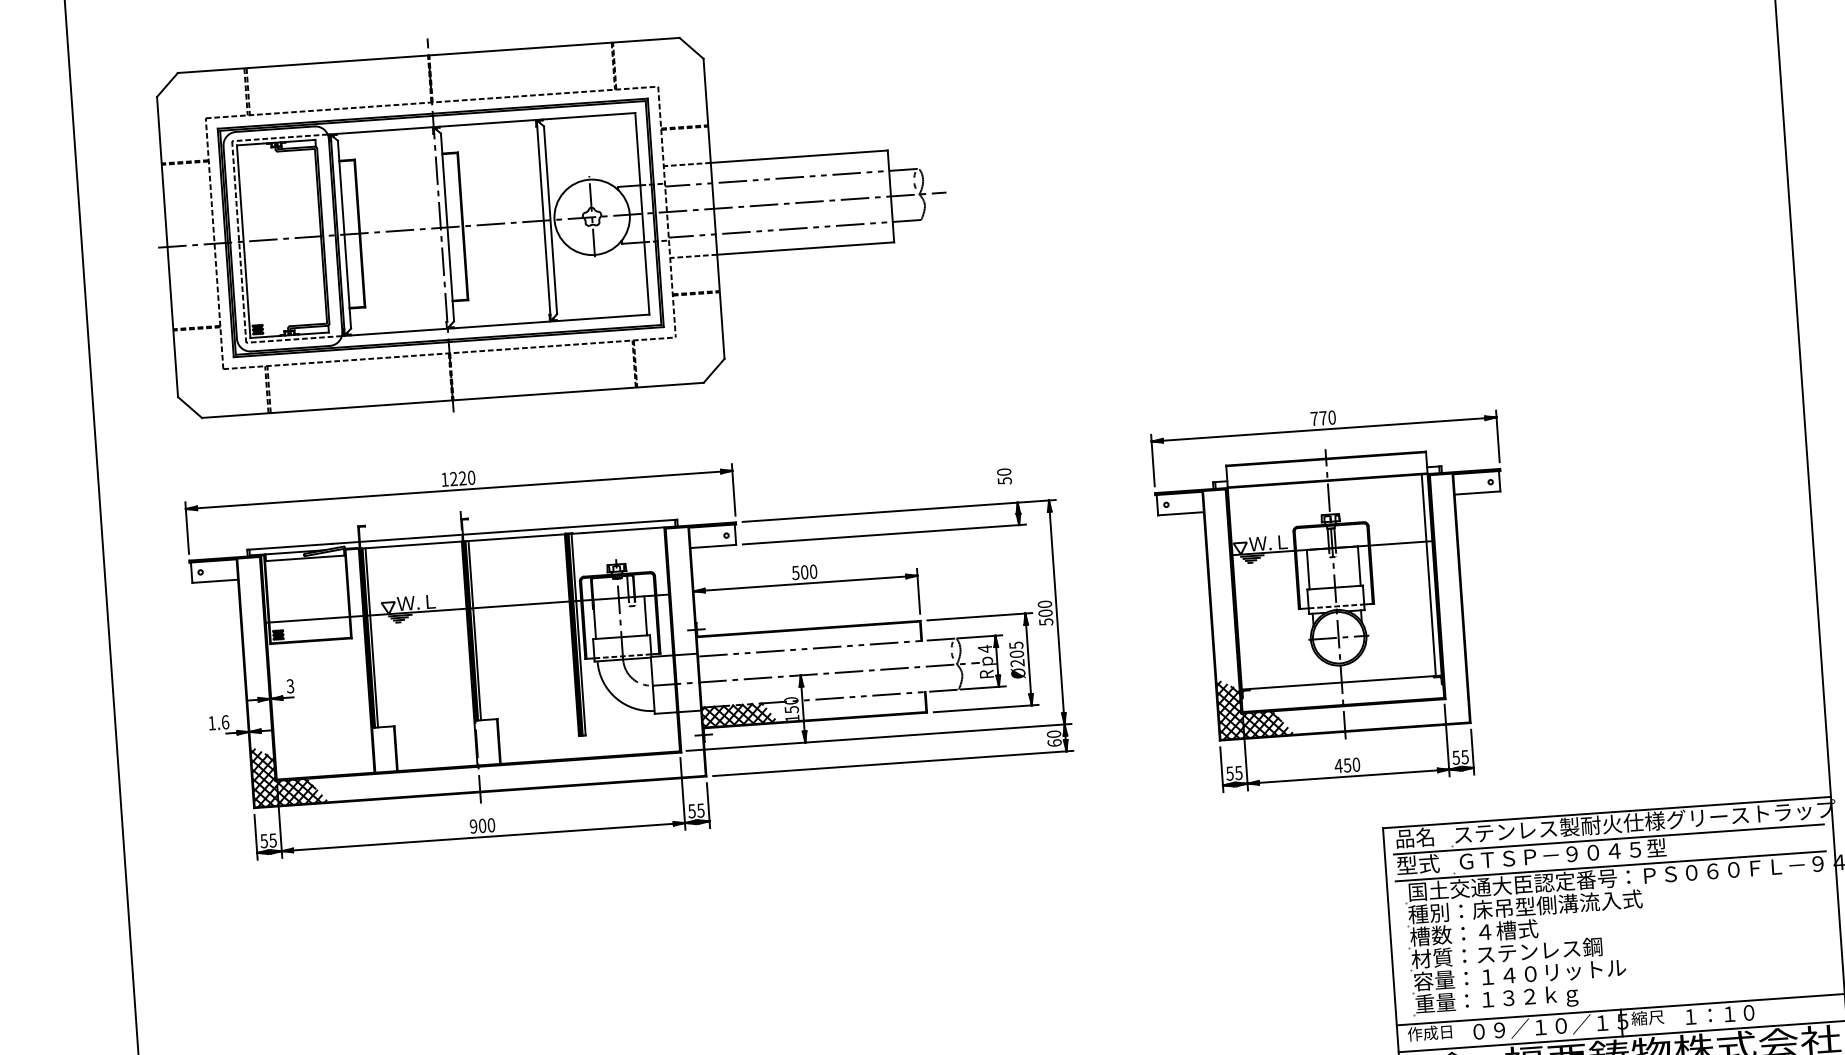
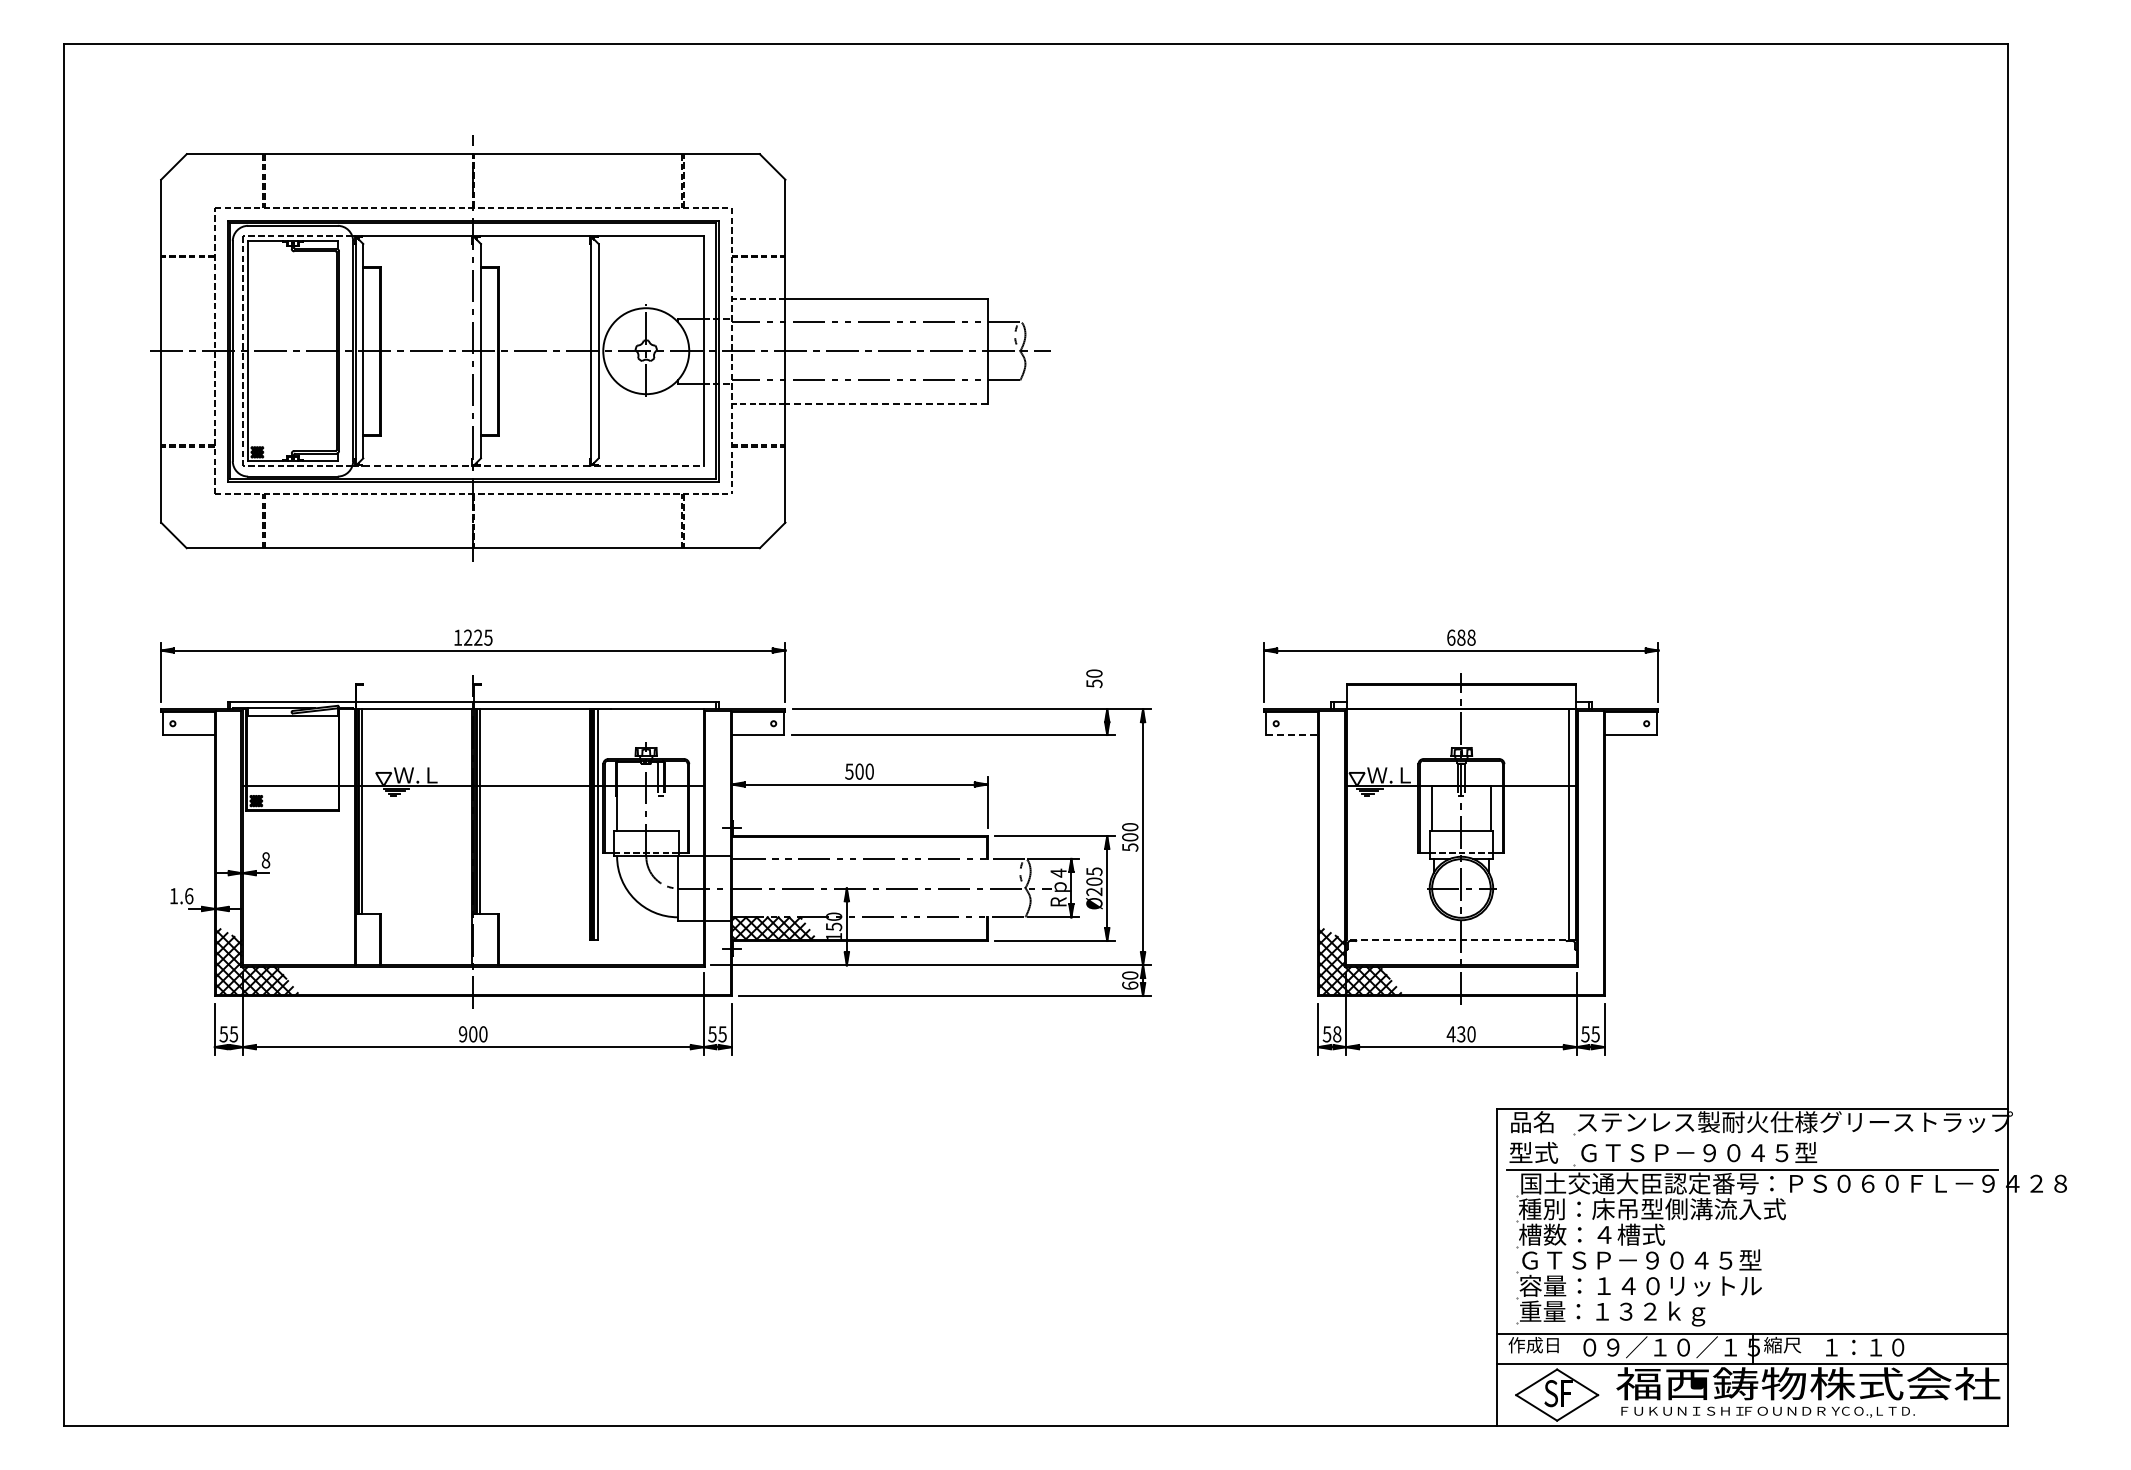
line: (805, 248) -> (886, 403), solid -> dashed
line: (495, 325) -> (527, 466), solid -> dashed
text: (1323, 418) -> (1461, 637), 770 -> 688
text: (471, 477) -> (488, 637), 1220 -> 1225
line: (1181, 514) -> (1292, 735), solid -> dashed
line: (645, 615) -> (675, 808), removed
line: (1340, 682) -> (1460, 939), solid -> dashed
text: (290, 686) -> (265, 860), 3 -> 8
text: (1347, 764) -> (1461, 1033), 450 -> 430
text: (1239, 773) -> (1337, 1034), 55 -> 58
line: (1608, 839) -> (1752, 1139), removed
text: (1517, 952) -> (1639, 1260), 材質：ステンレス鋼 -> ＧＴＳＰ－９０４５型

